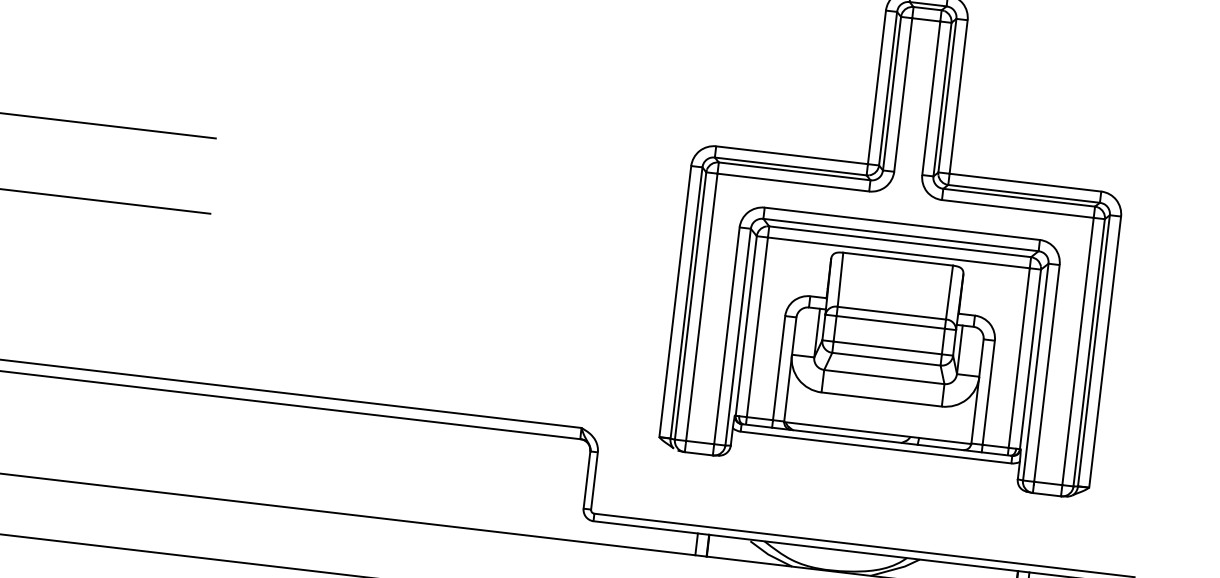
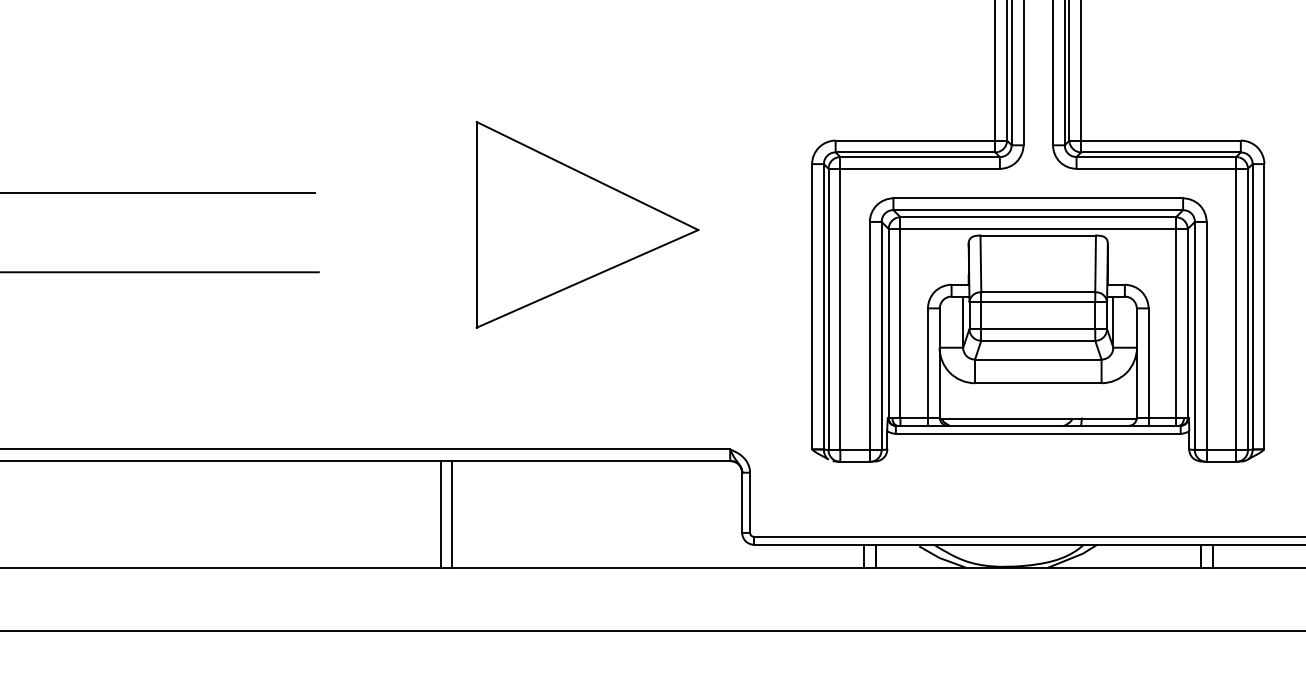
part: (471, 198) -> (587, 224), added
line: (298, 457) -> (440, 514), added
line: (310, 458) -> (452, 514), added

